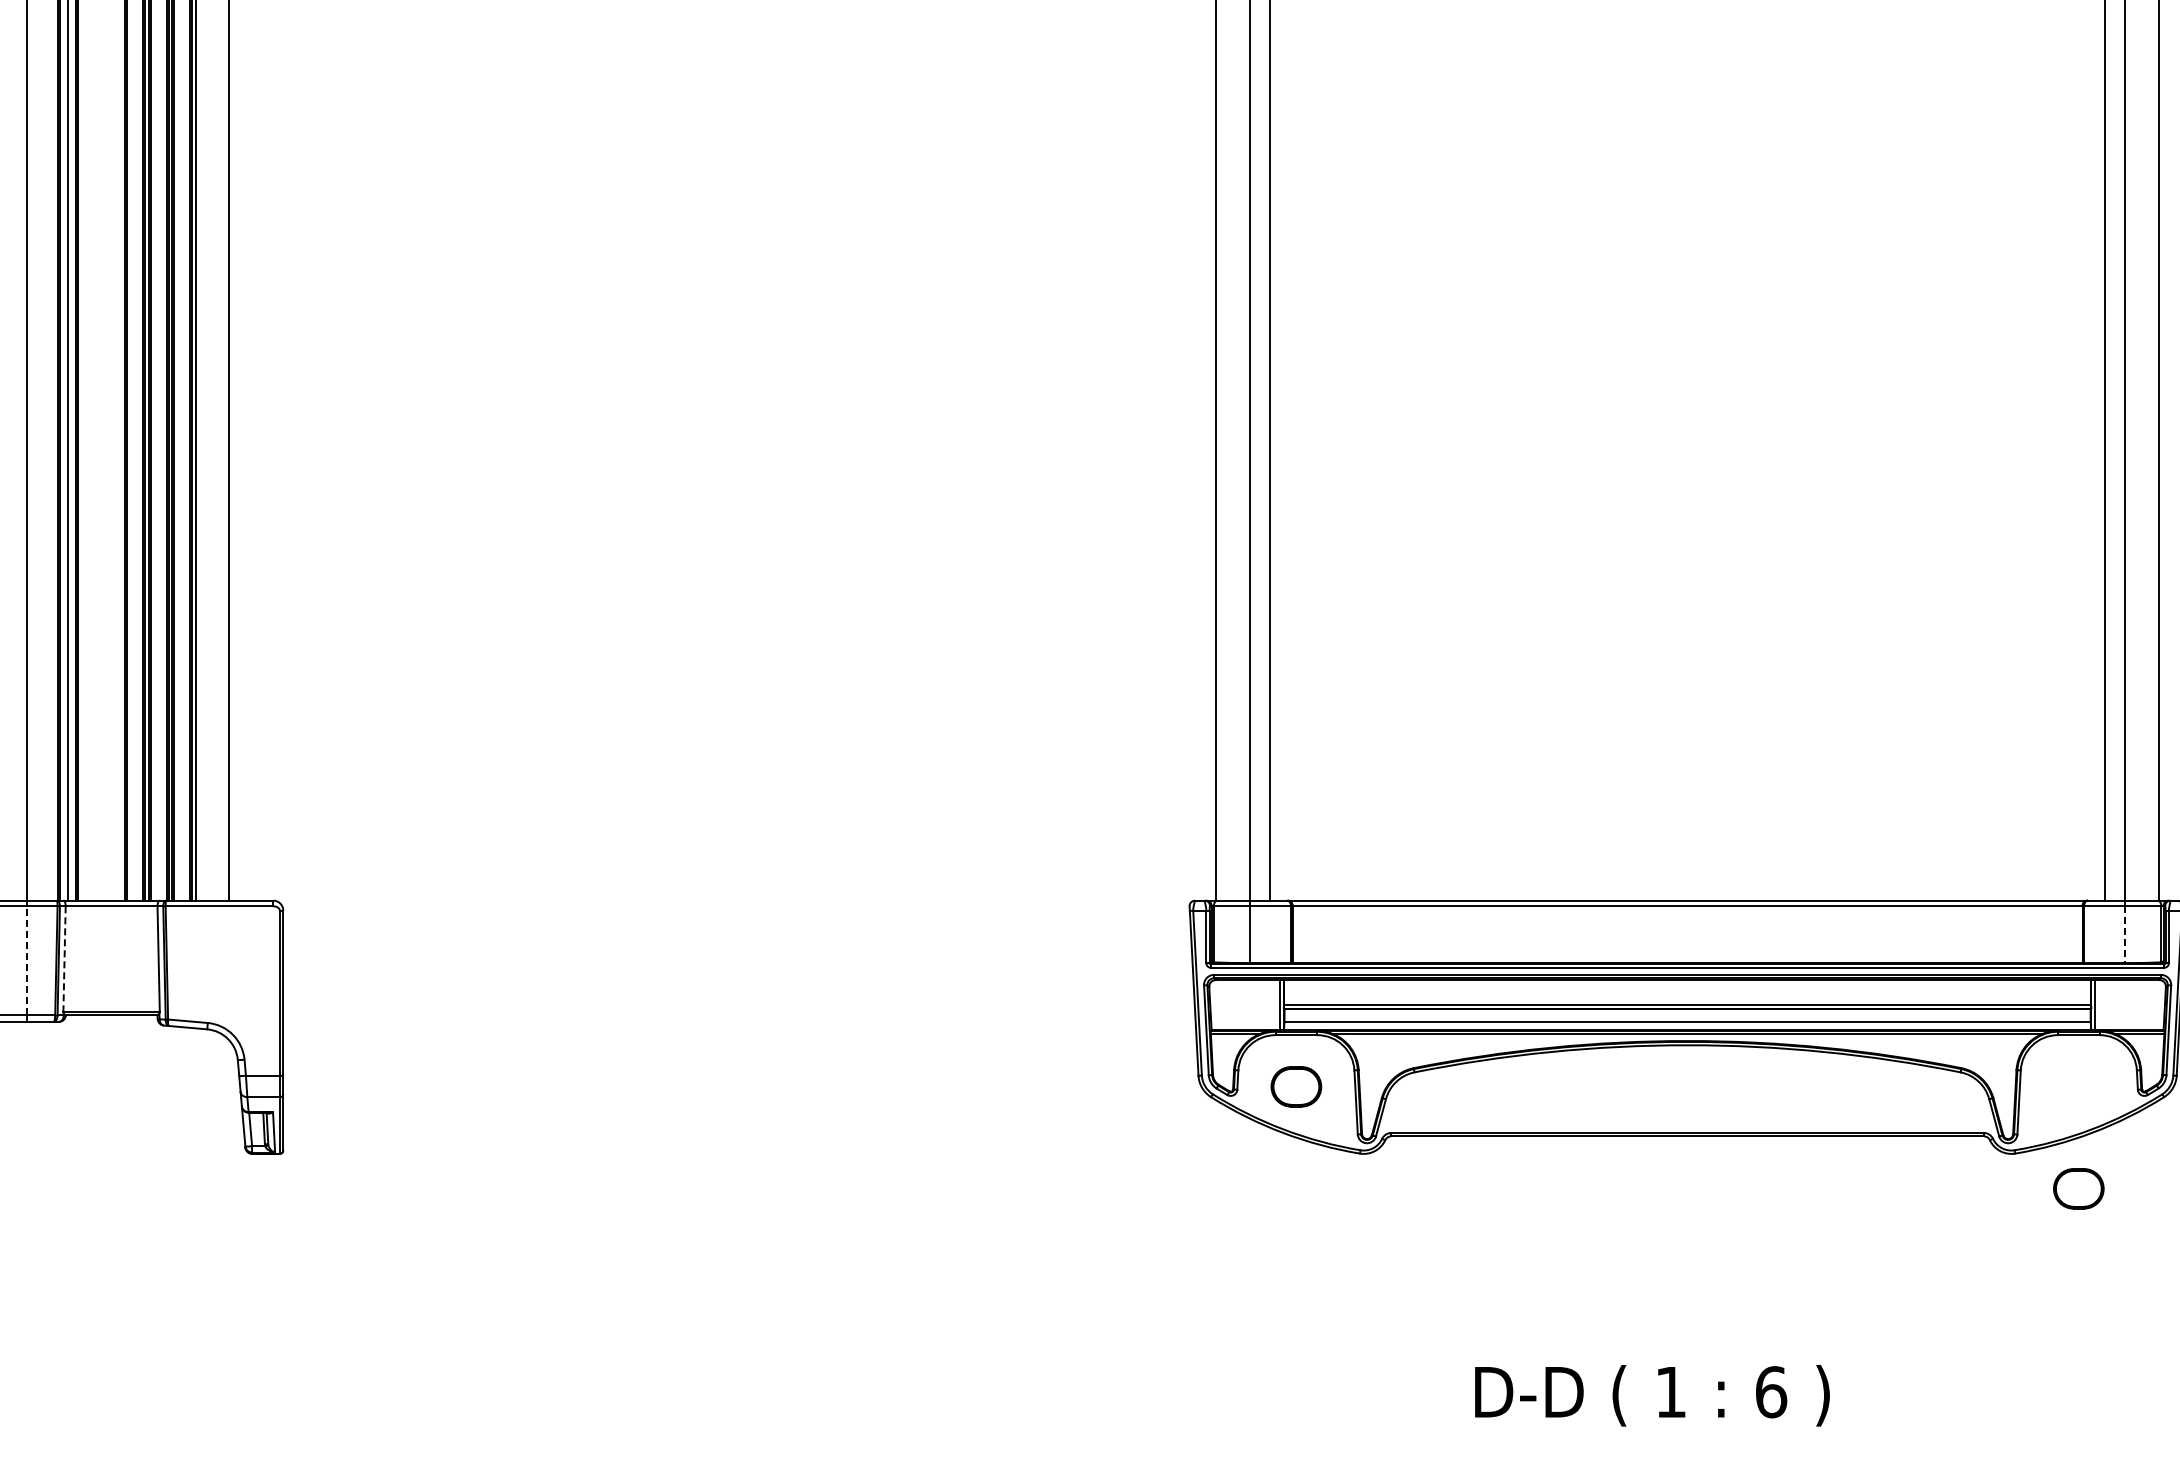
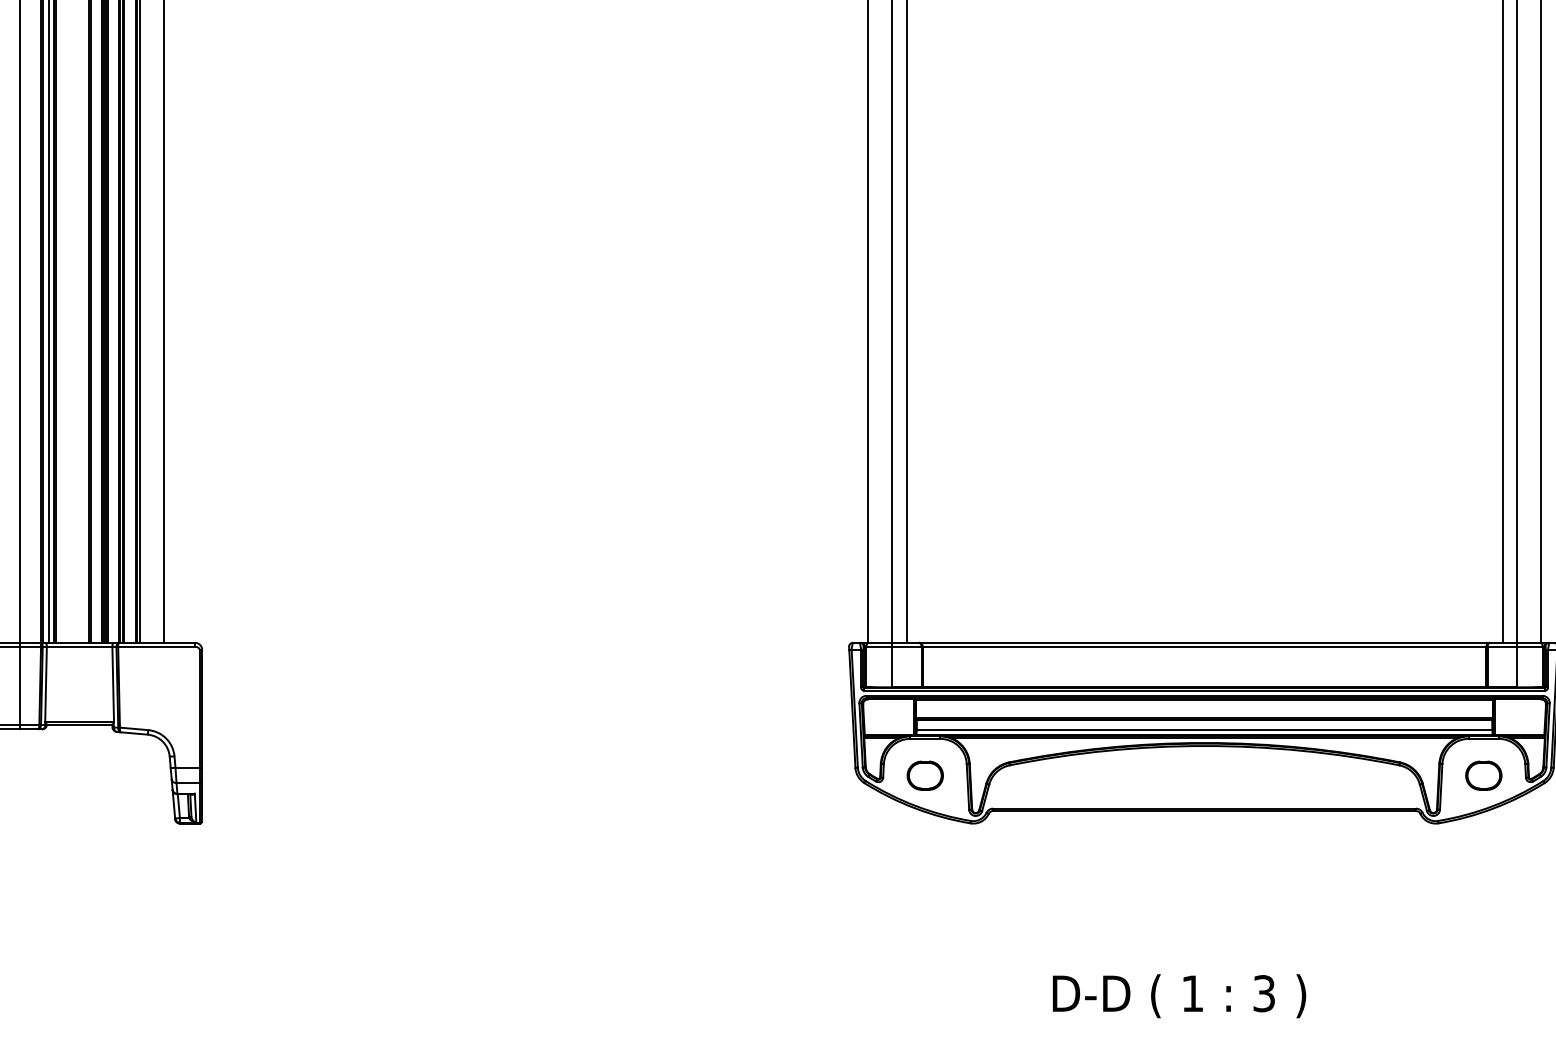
line: (2125, 935) -> (1517, 667), dashed -> solid
line: (64, 959) -> (45, 684), dashed -> solid
line: (27, 960) -> (19, 685), dashed -> solid
part: (2078, 1188) -> (1483, 775), moved
text: (1771, 1392) -> (1264, 993), 6 -> 3

